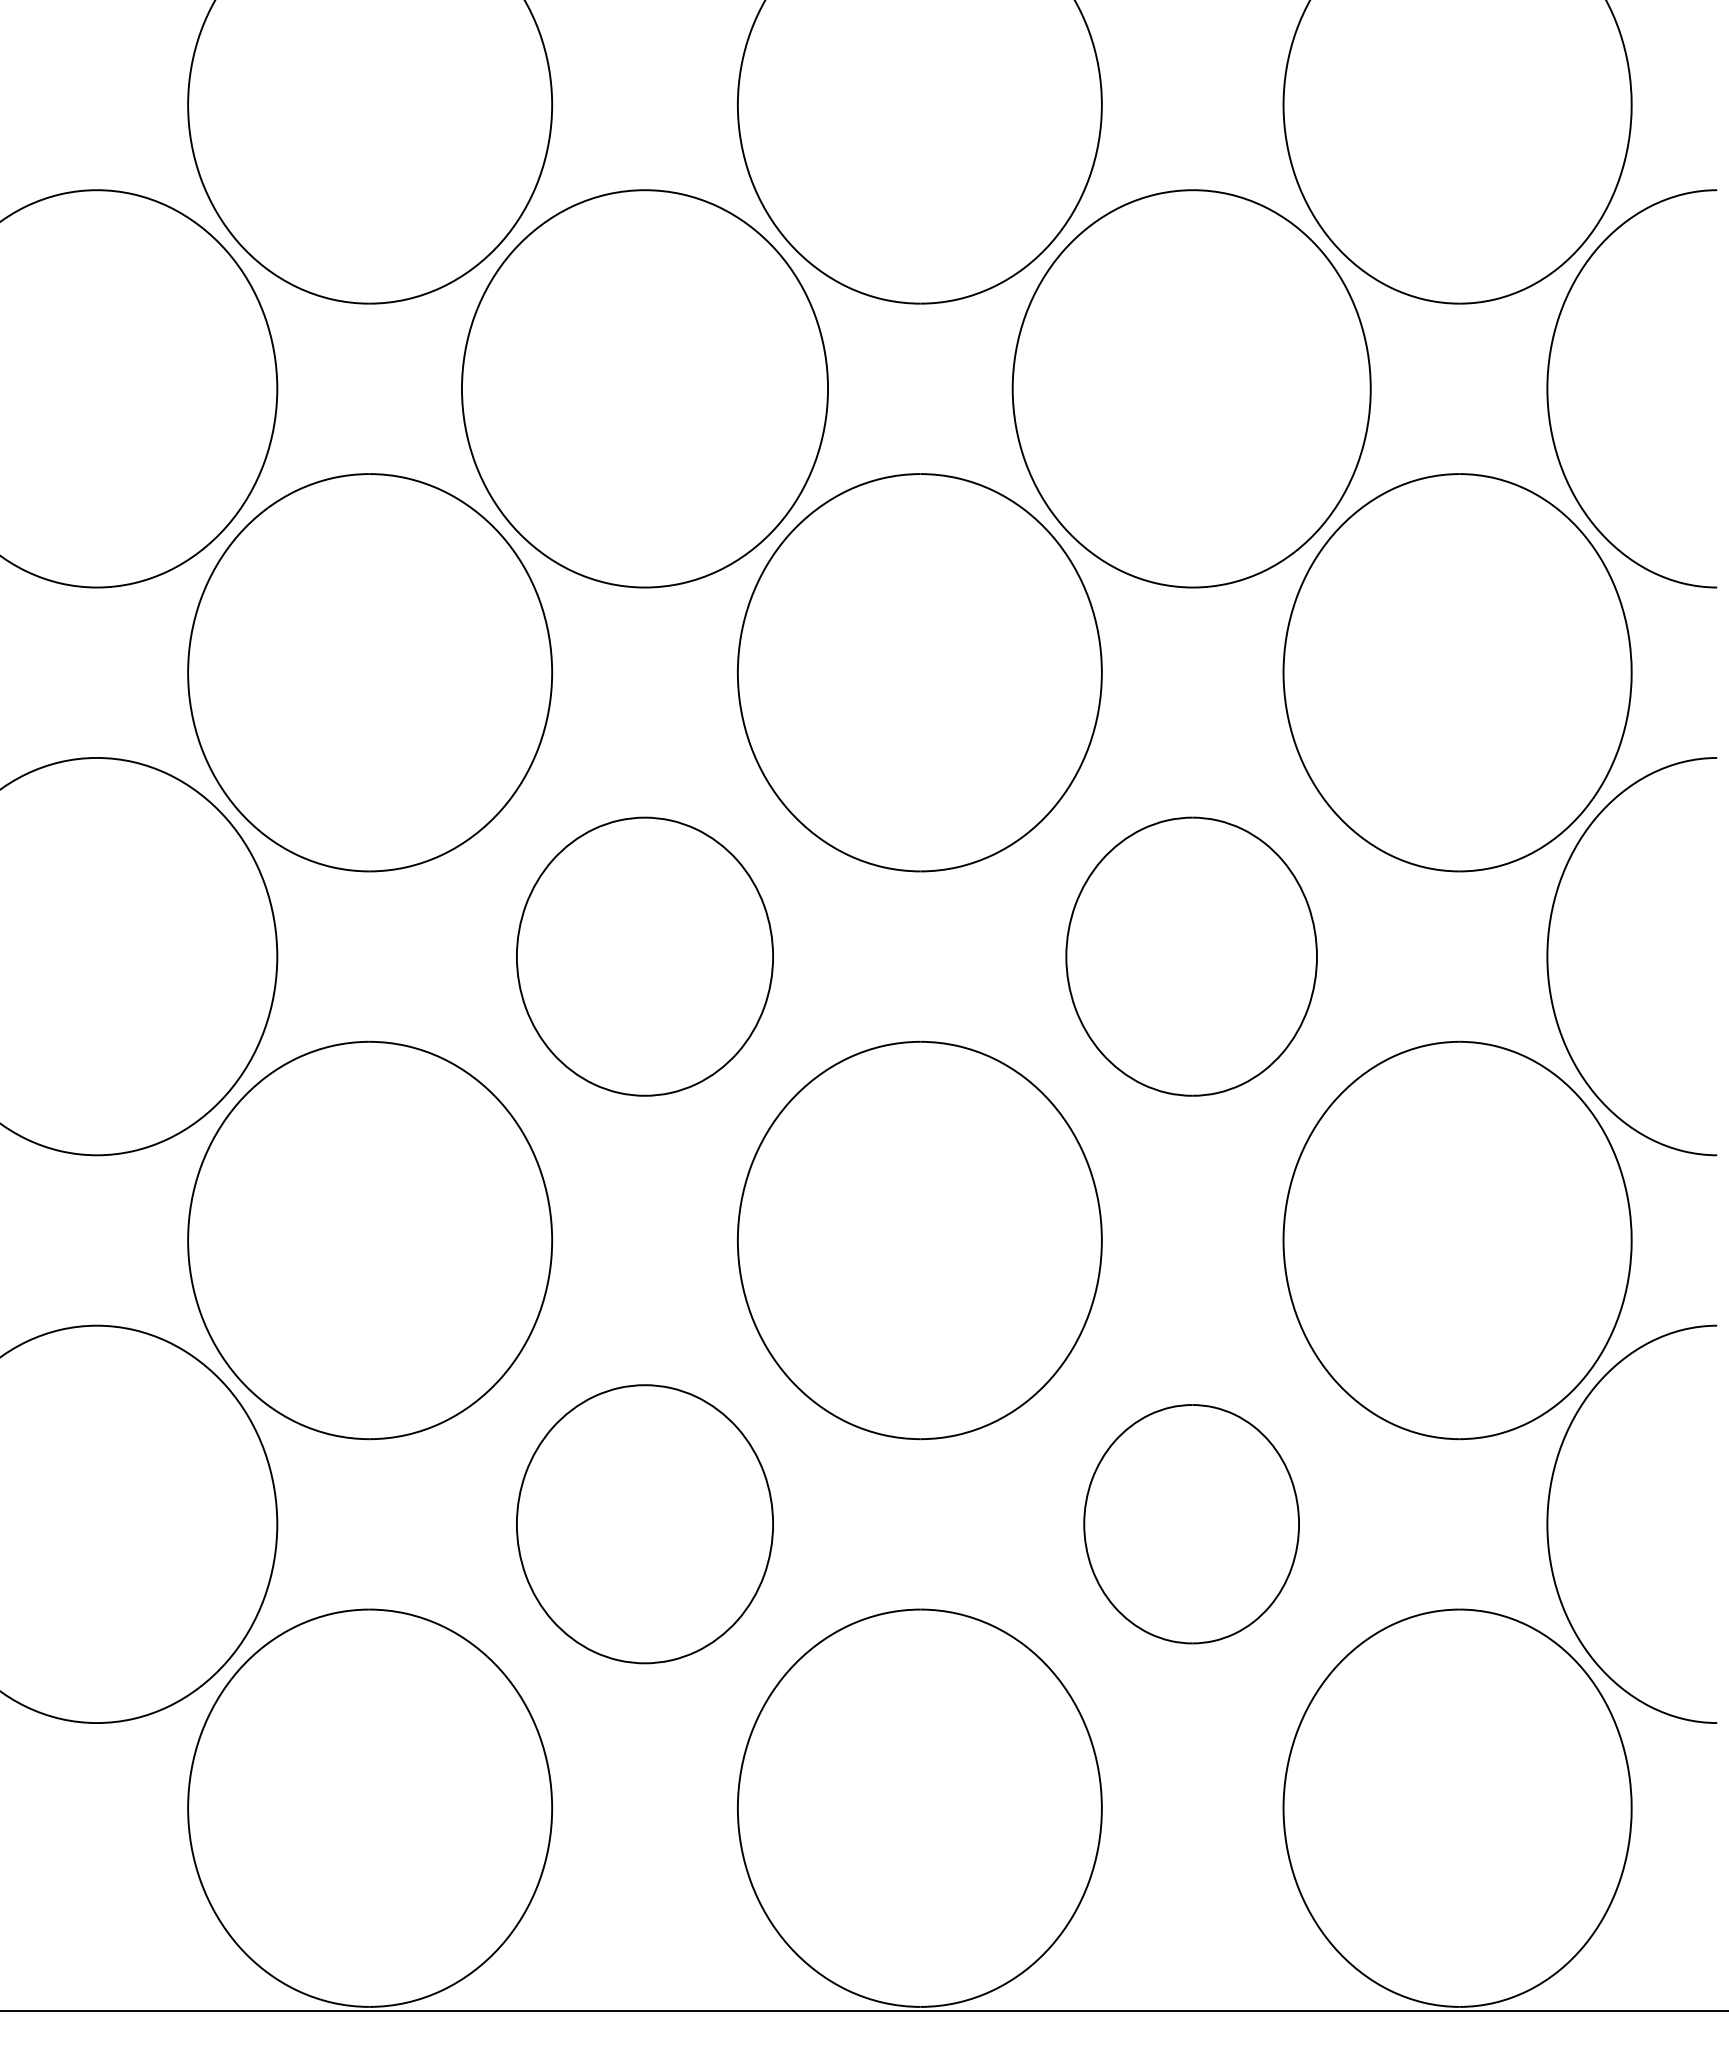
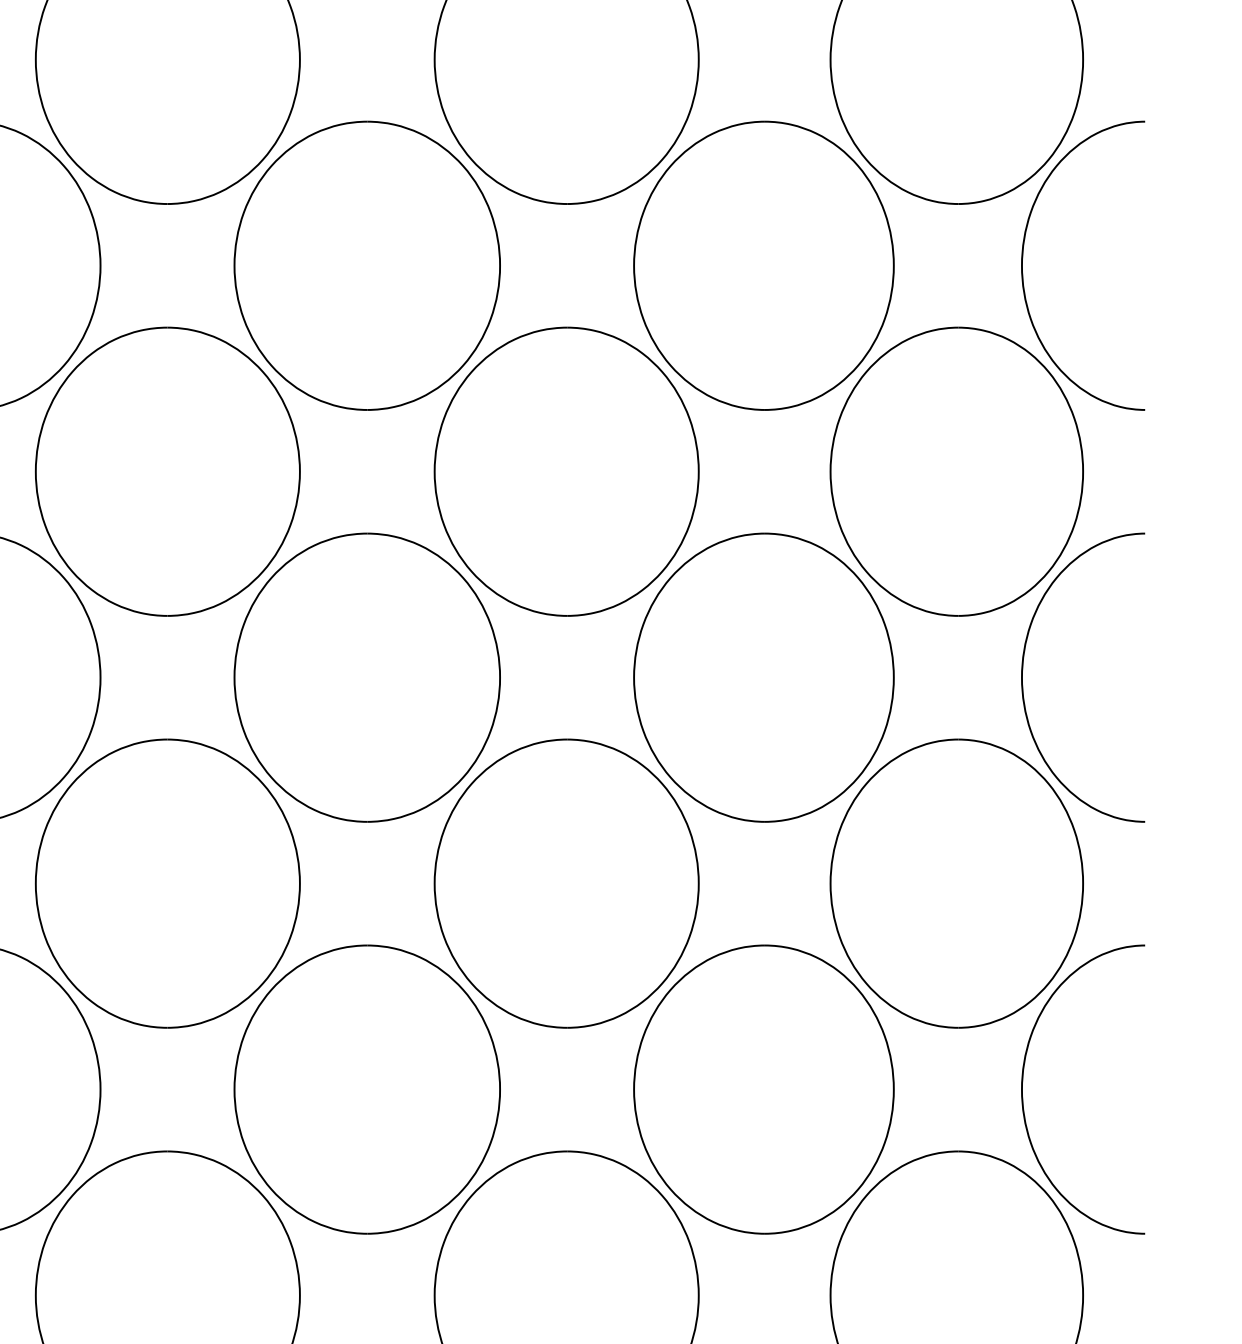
part: (644, 956) -> (366, 677), size x1.43
part: (1191, 956) -> (763, 677), size x1.43
part: (644, 1523) -> (366, 1089), size x1.43
part: (1191, 1523) -> (763, 1089), size x1.67

